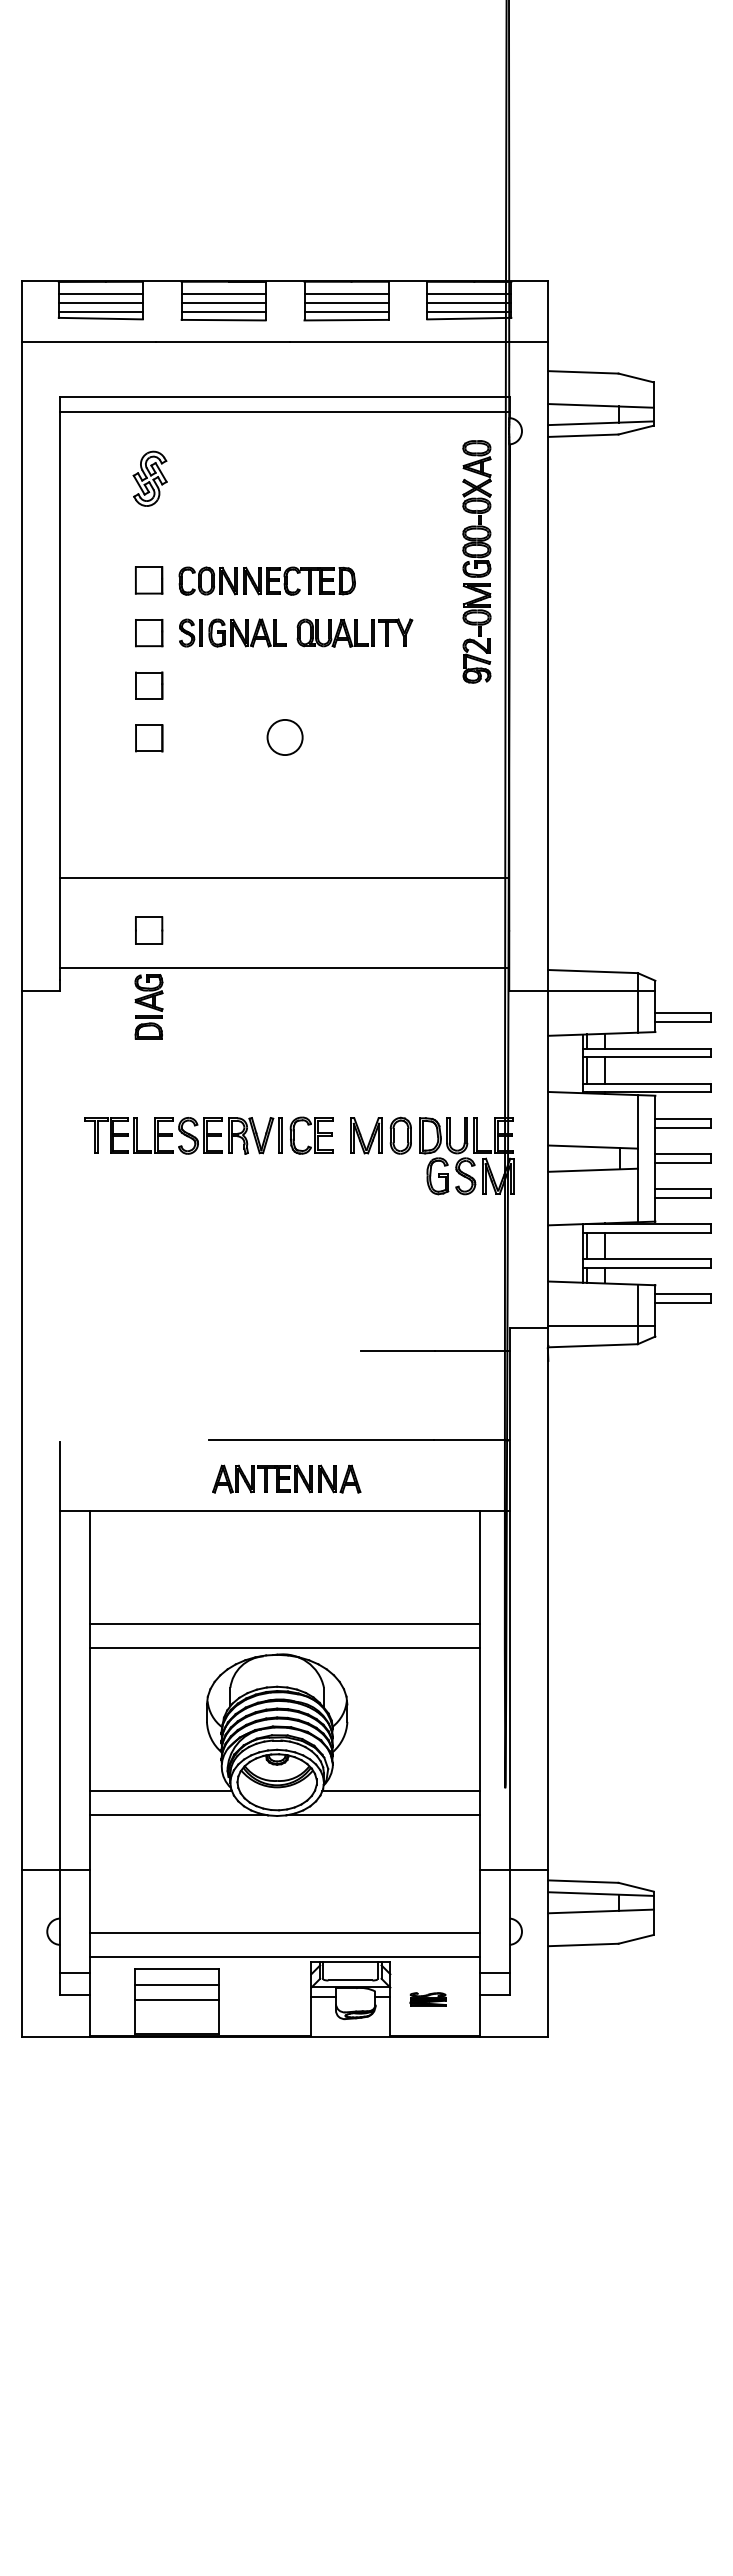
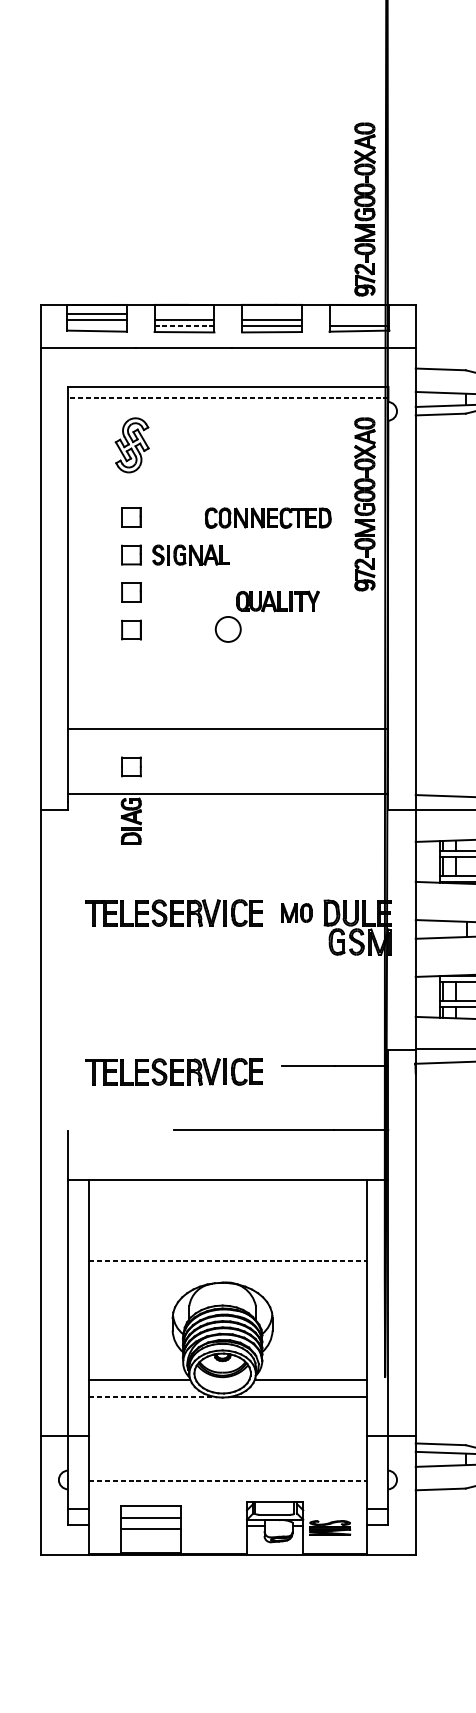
part: (476, 147) -> (364, 209), added
line: (223, 294) -> (184, 313), removed
line: (346, 294) -> (272, 313), removed
line: (469, 294) -> (359, 313), removed
line: (469, 302) -> (359, 319), removed
line: (100, 311) -> (96, 326), removed
line: (223, 311) -> (184, 326), solid -> dashed
line: (285, 411) -> (228, 397), solid -> dashed
part: (149, 478) -> (131, 445), size x1.4
part: (266, 580) -> (267, 517), moved
part: (354, 632) -> (277, 600), moved
part: (380, 1135) -> (296, 912), size x0.7
part: (208, 1358) -> (173, 1071), added
part: (286, 1478) -> (229, 1157), removed
line: (285, 1623) -> (228, 1260), solid -> dashed
line: (285, 1647) -> (228, 1277), removed
line: (179, 1815) -> (153, 1397), solid -> dashed
line: (285, 1933) -> (228, 1481), solid -> dashed
line: (285, 1957) -> (228, 1498), removed
part: (427, 1999) -> (329, 1528), size x1.6

